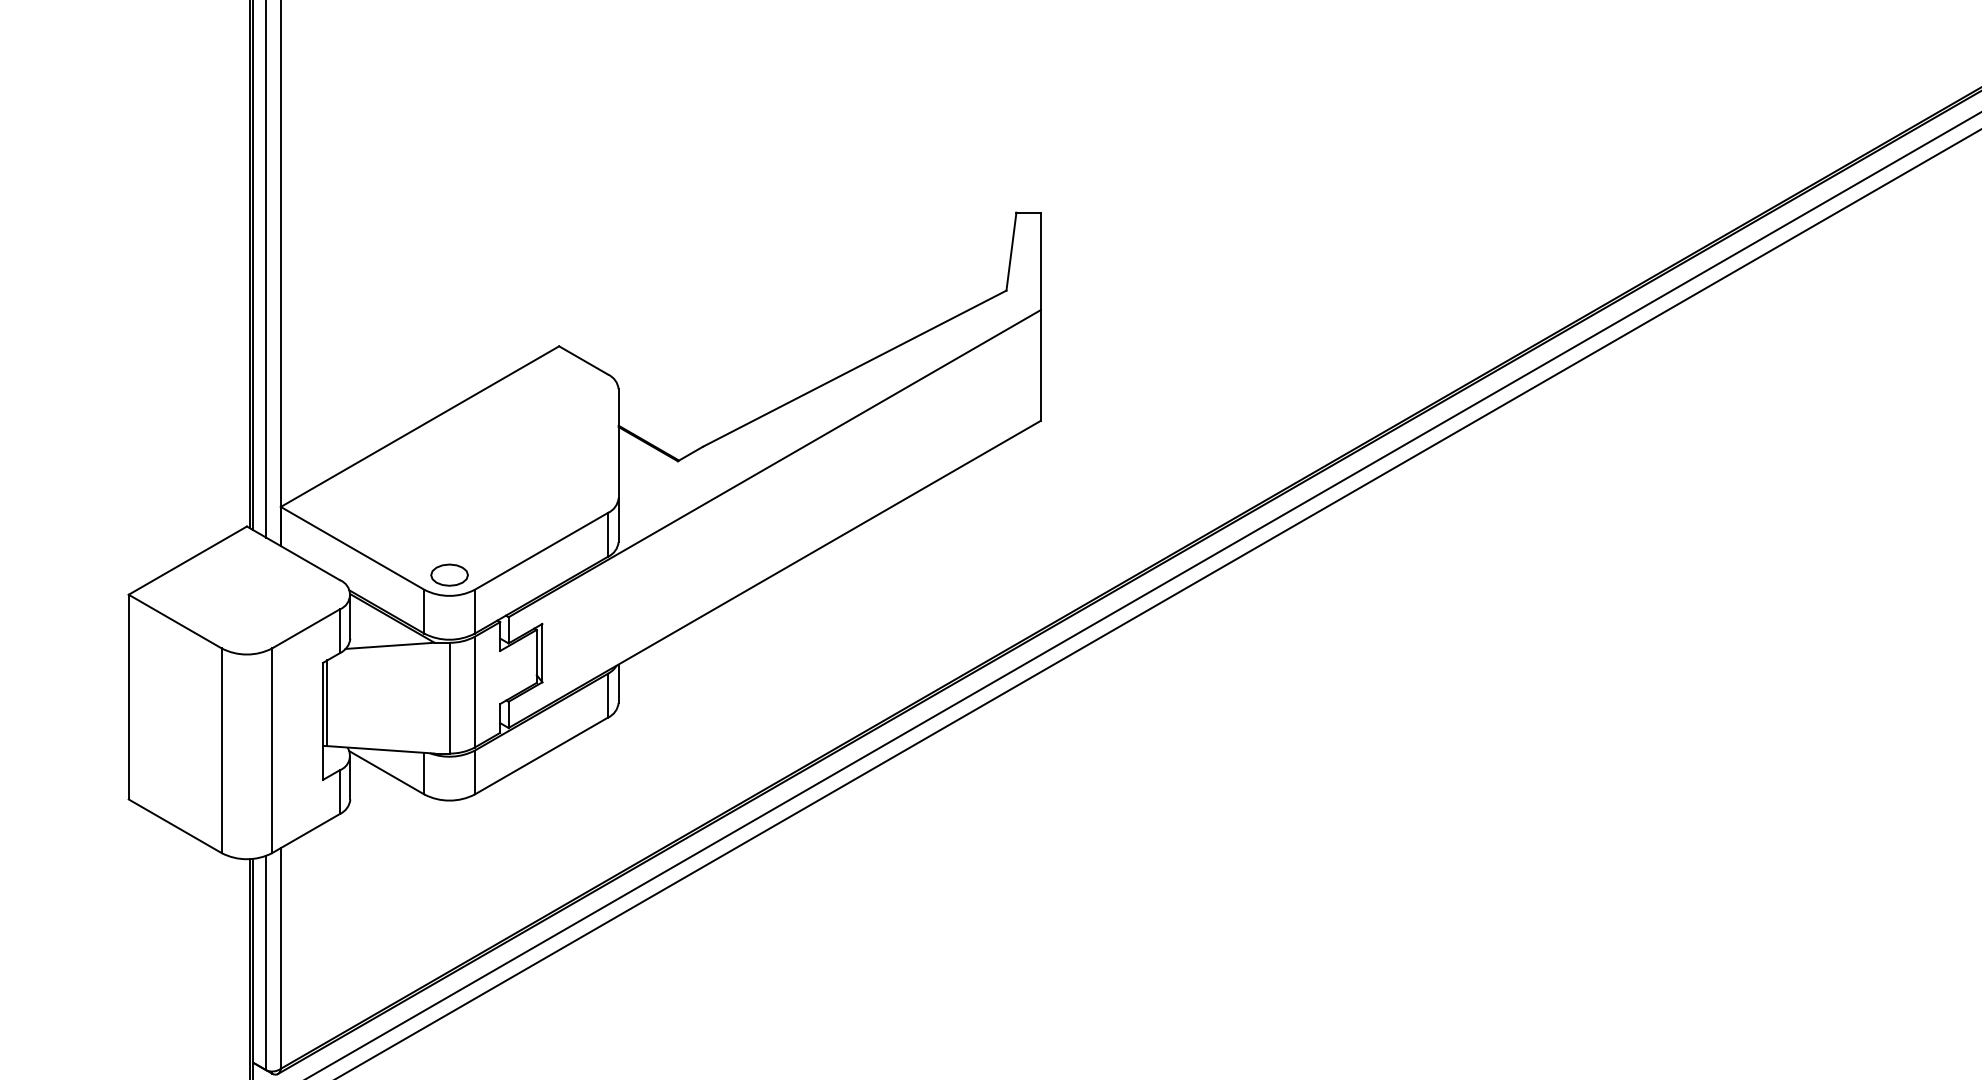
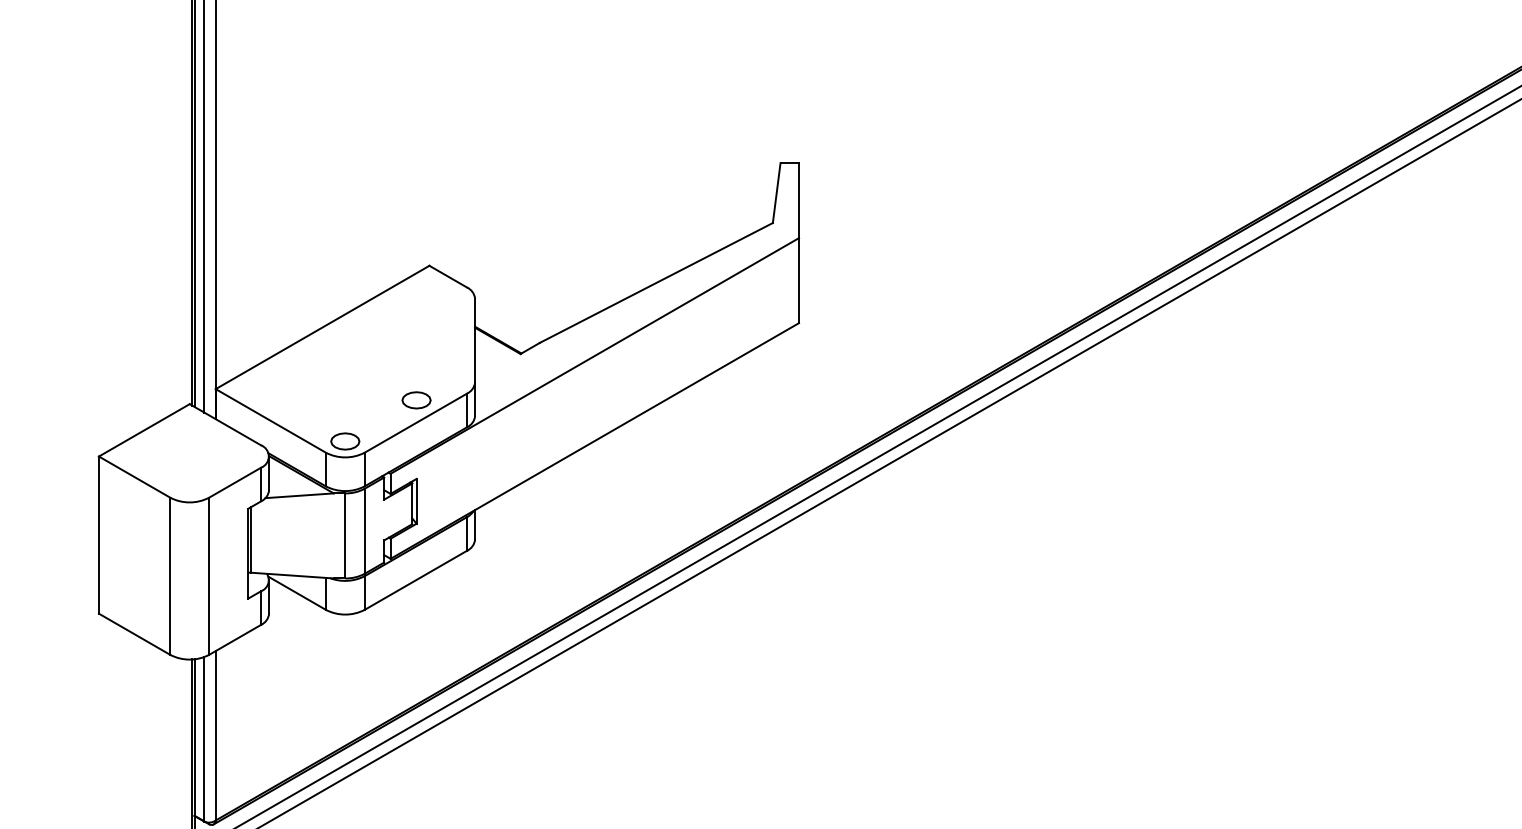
part: (542, 521) -> (416, 400), added

